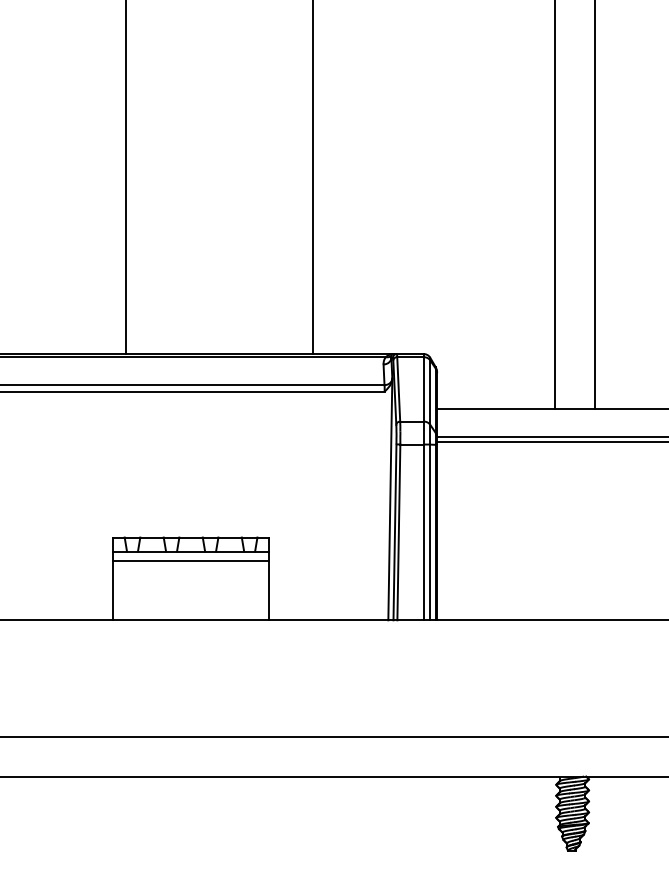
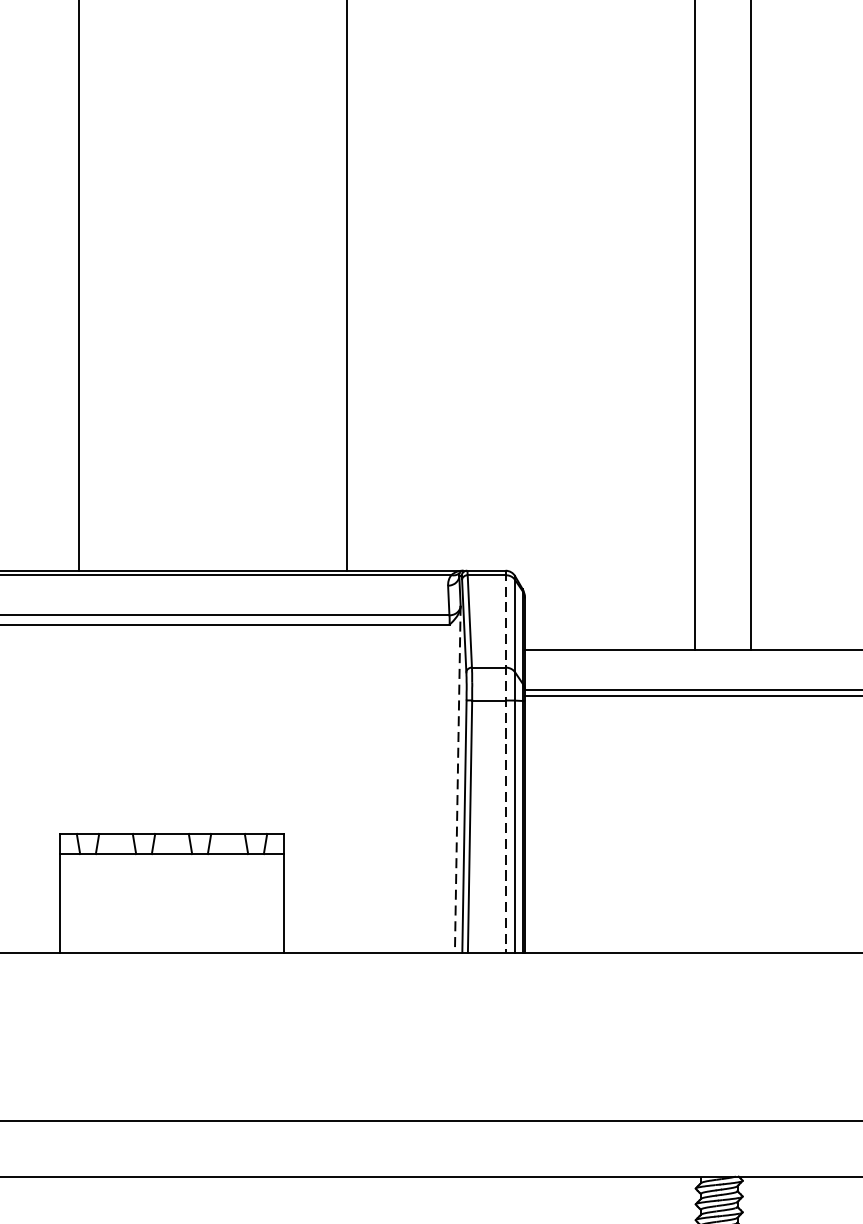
line: (423, 487) -> (505, 762), solid -> dashed
line: (390, 499) -> (458, 779), solid -> dashed
line: (190, 560) -> (171, 866), removed

